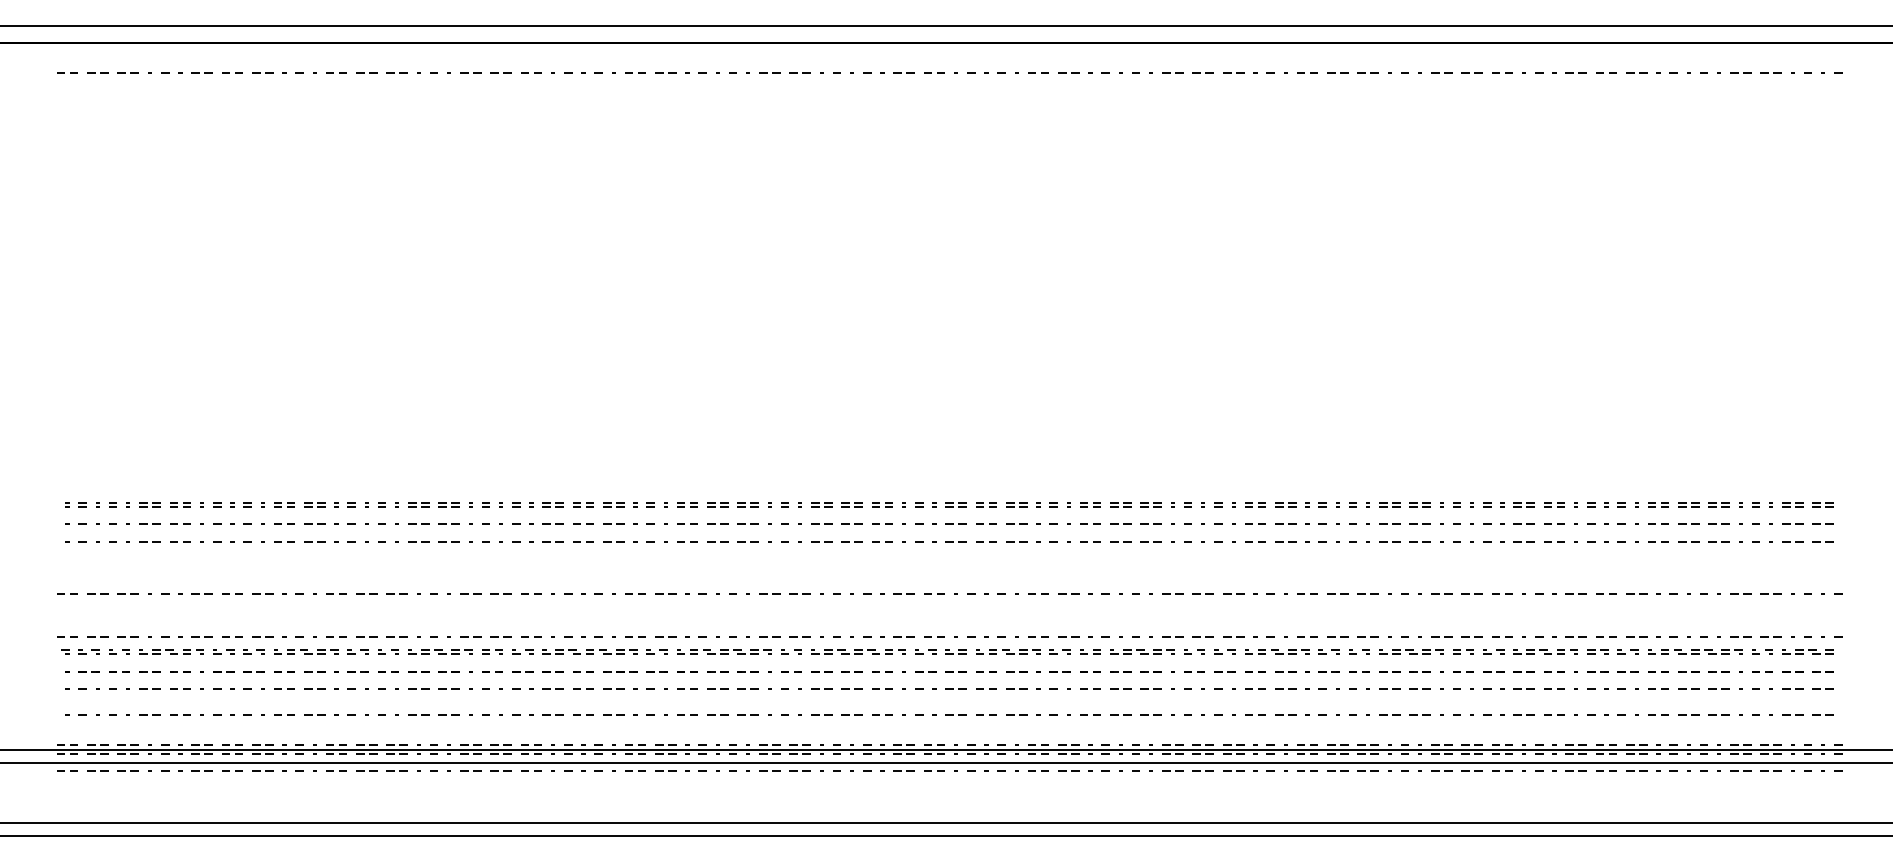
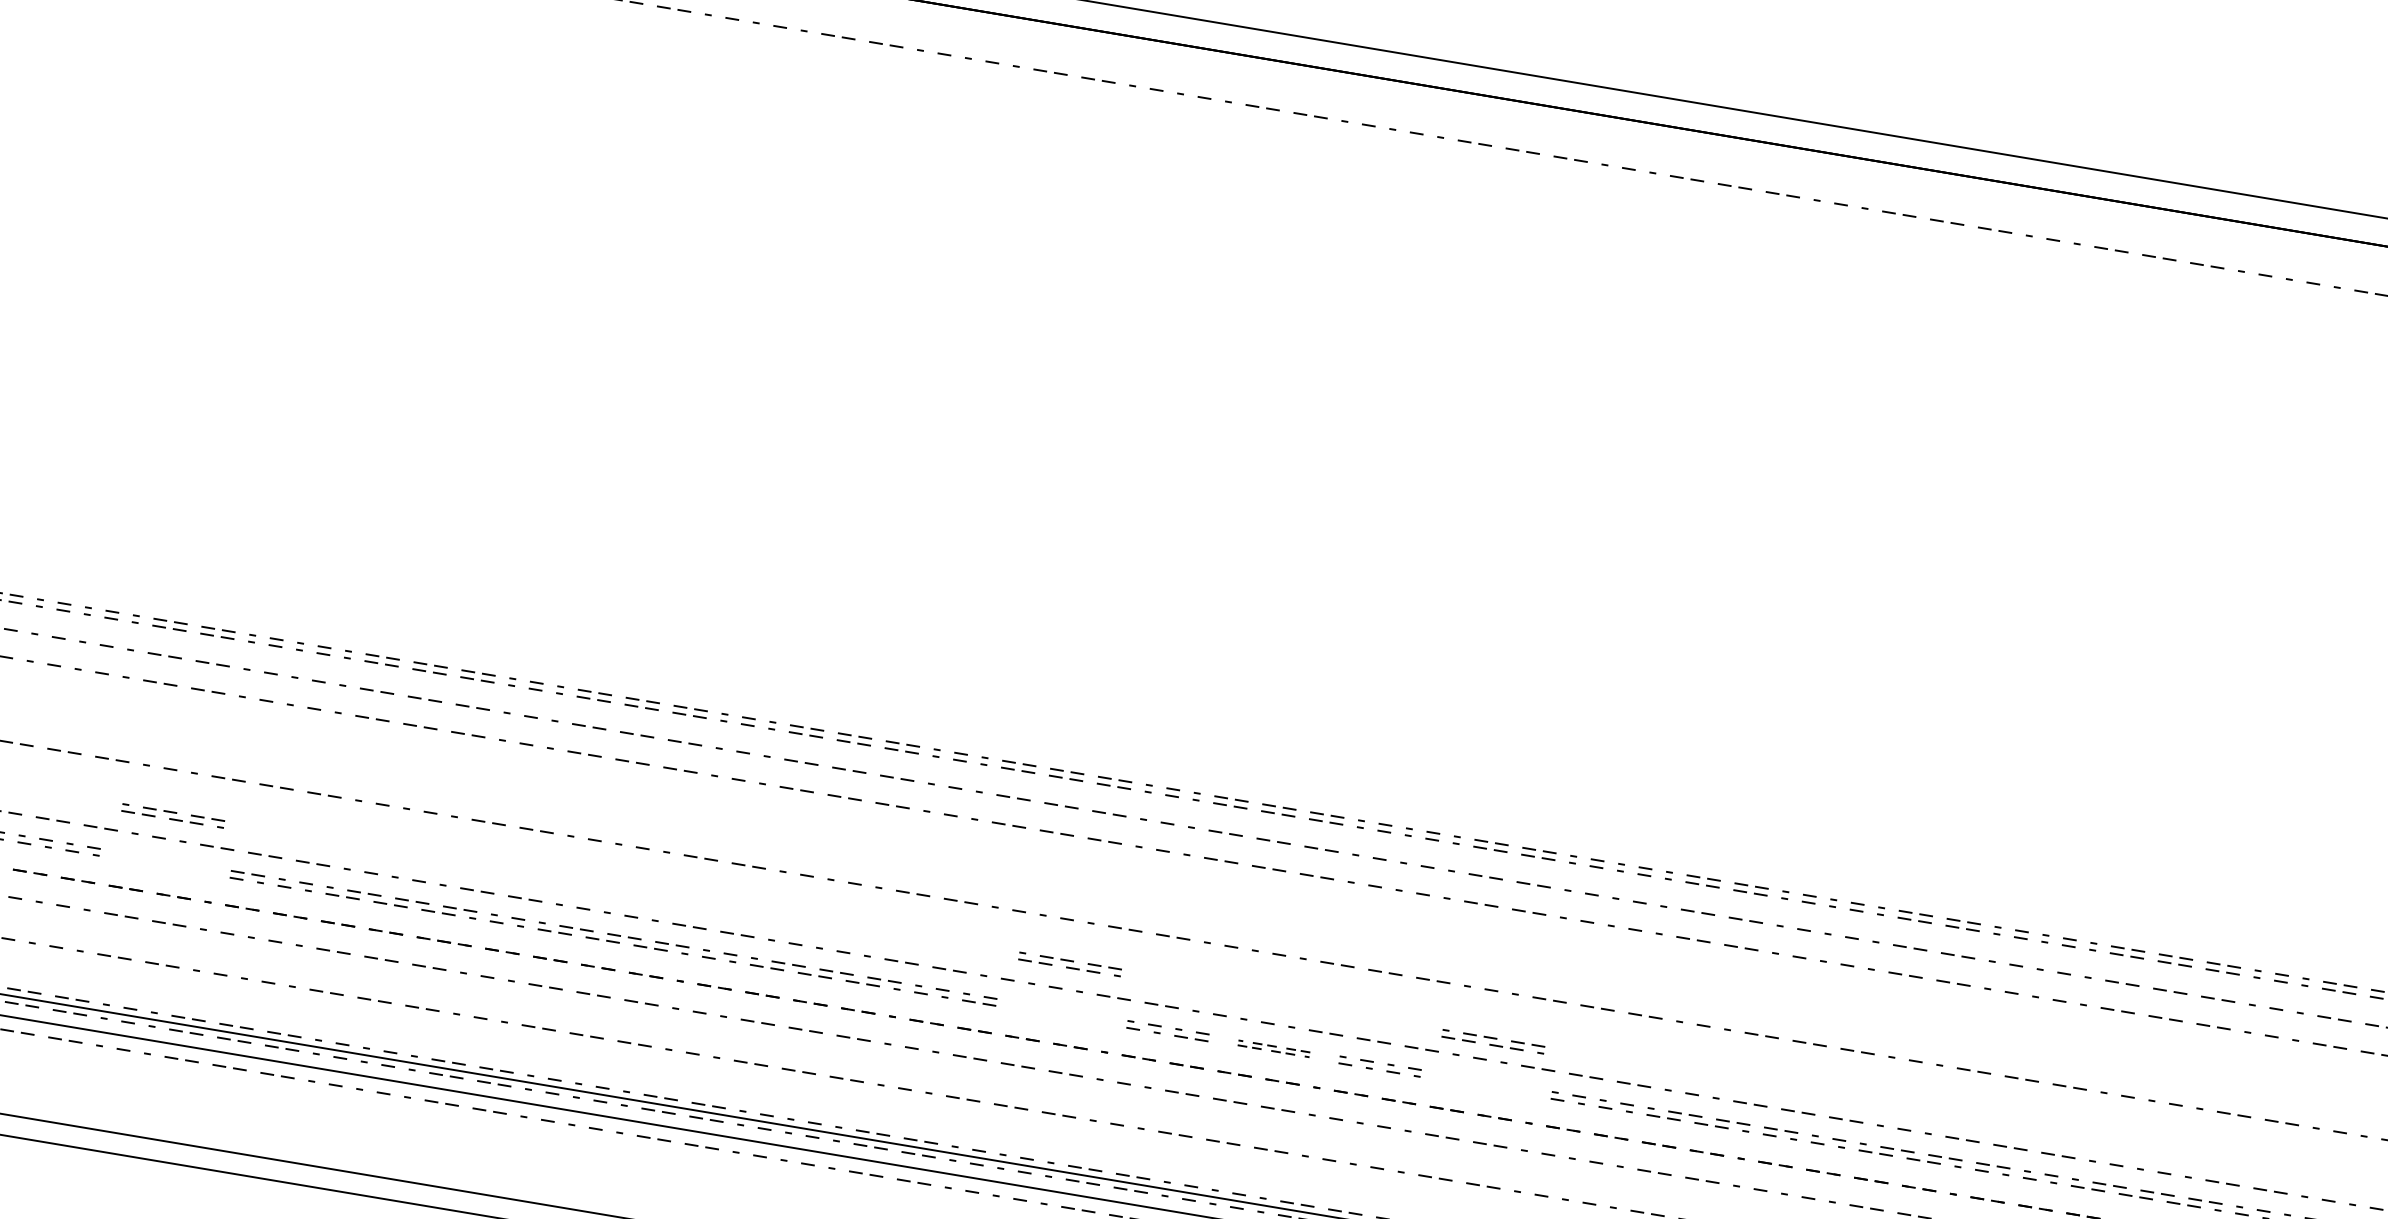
part: (440, 651) -> (173, 815), moved
part: (1008, 651) -> (1070, 963), moved
part: (1142, 651) -> (1273, 1047), size x0.7
part: (1277, 651) -> (1494, 1041), moved

